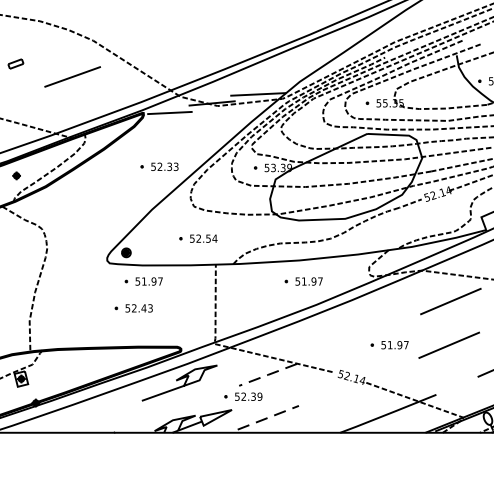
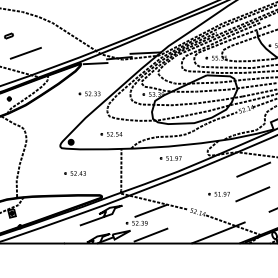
line: (71, 77) -> (25, 53), moved
part: (143, 281) -> (80, 158), removed
line: (267, 374) -> (150, 210), dashed -> solid
line: (269, 418) -> (151, 235), dashed -> solid

